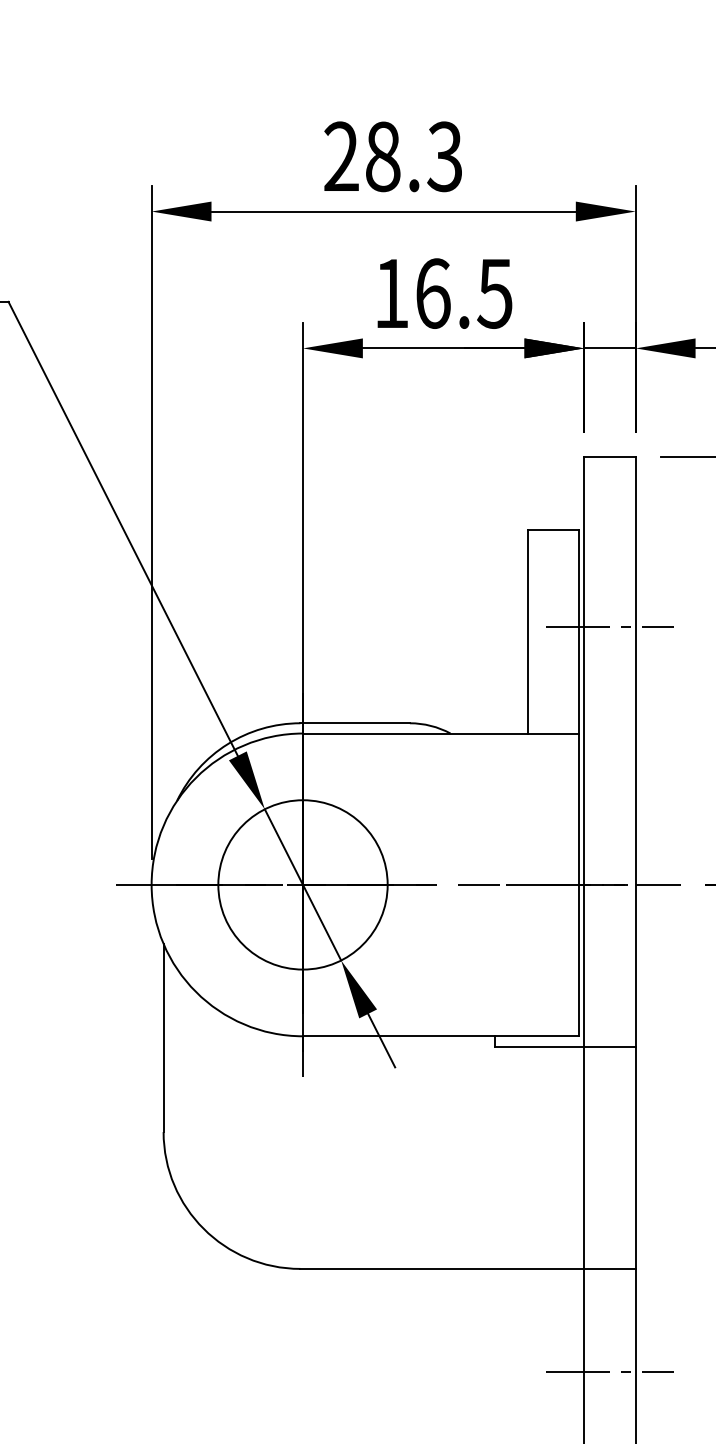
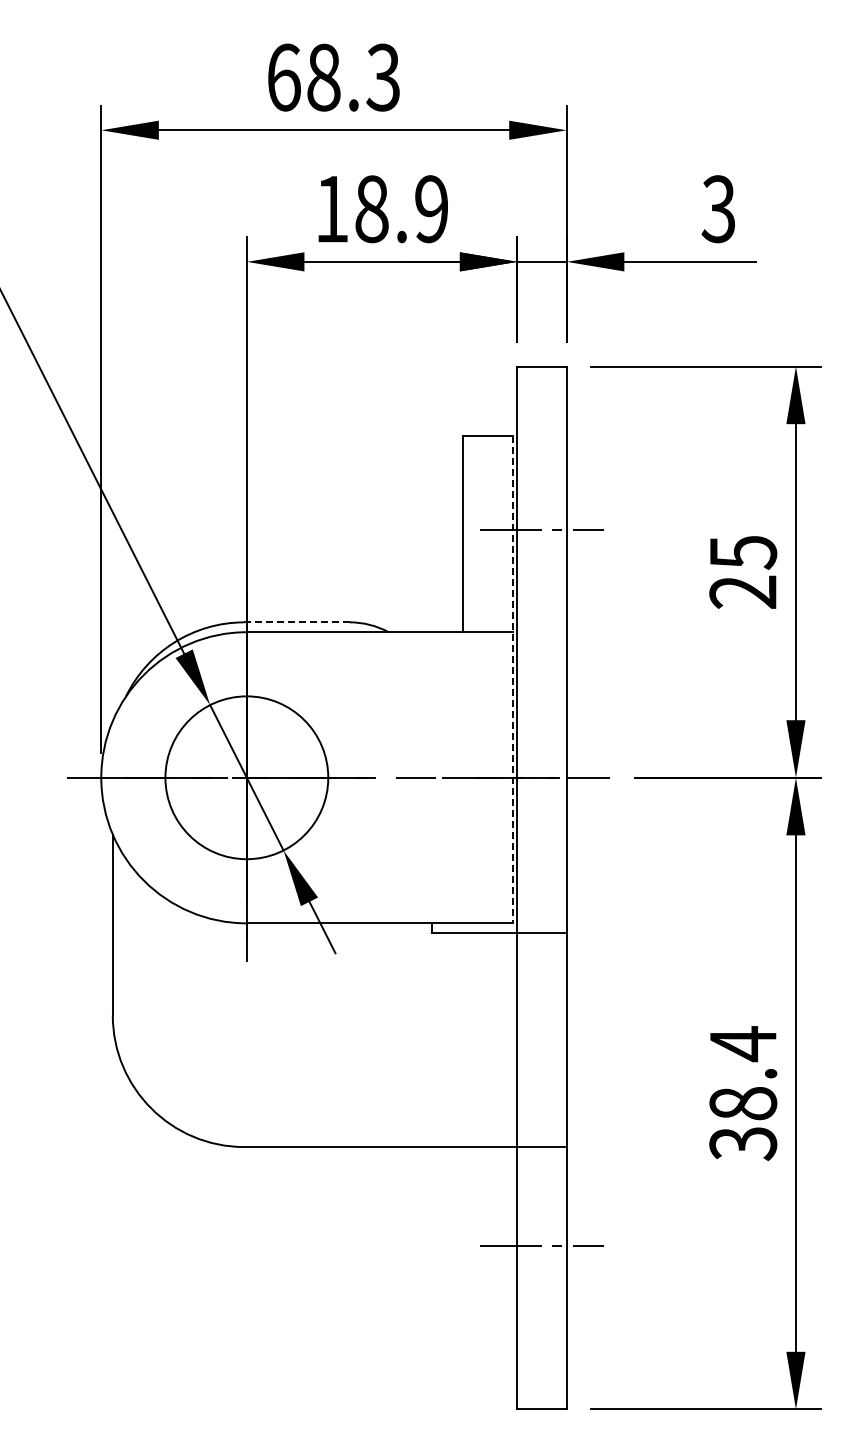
text: (341, 156) -> (283, 77), 28.3 -> 68.3
text: (463, 293) -> (401, 209), 16.5 -> 18.9
line: (355, 723) -> (297, 622), solid -> dashed
line: (579, 783) -> (512, 680), solid -> dashed

